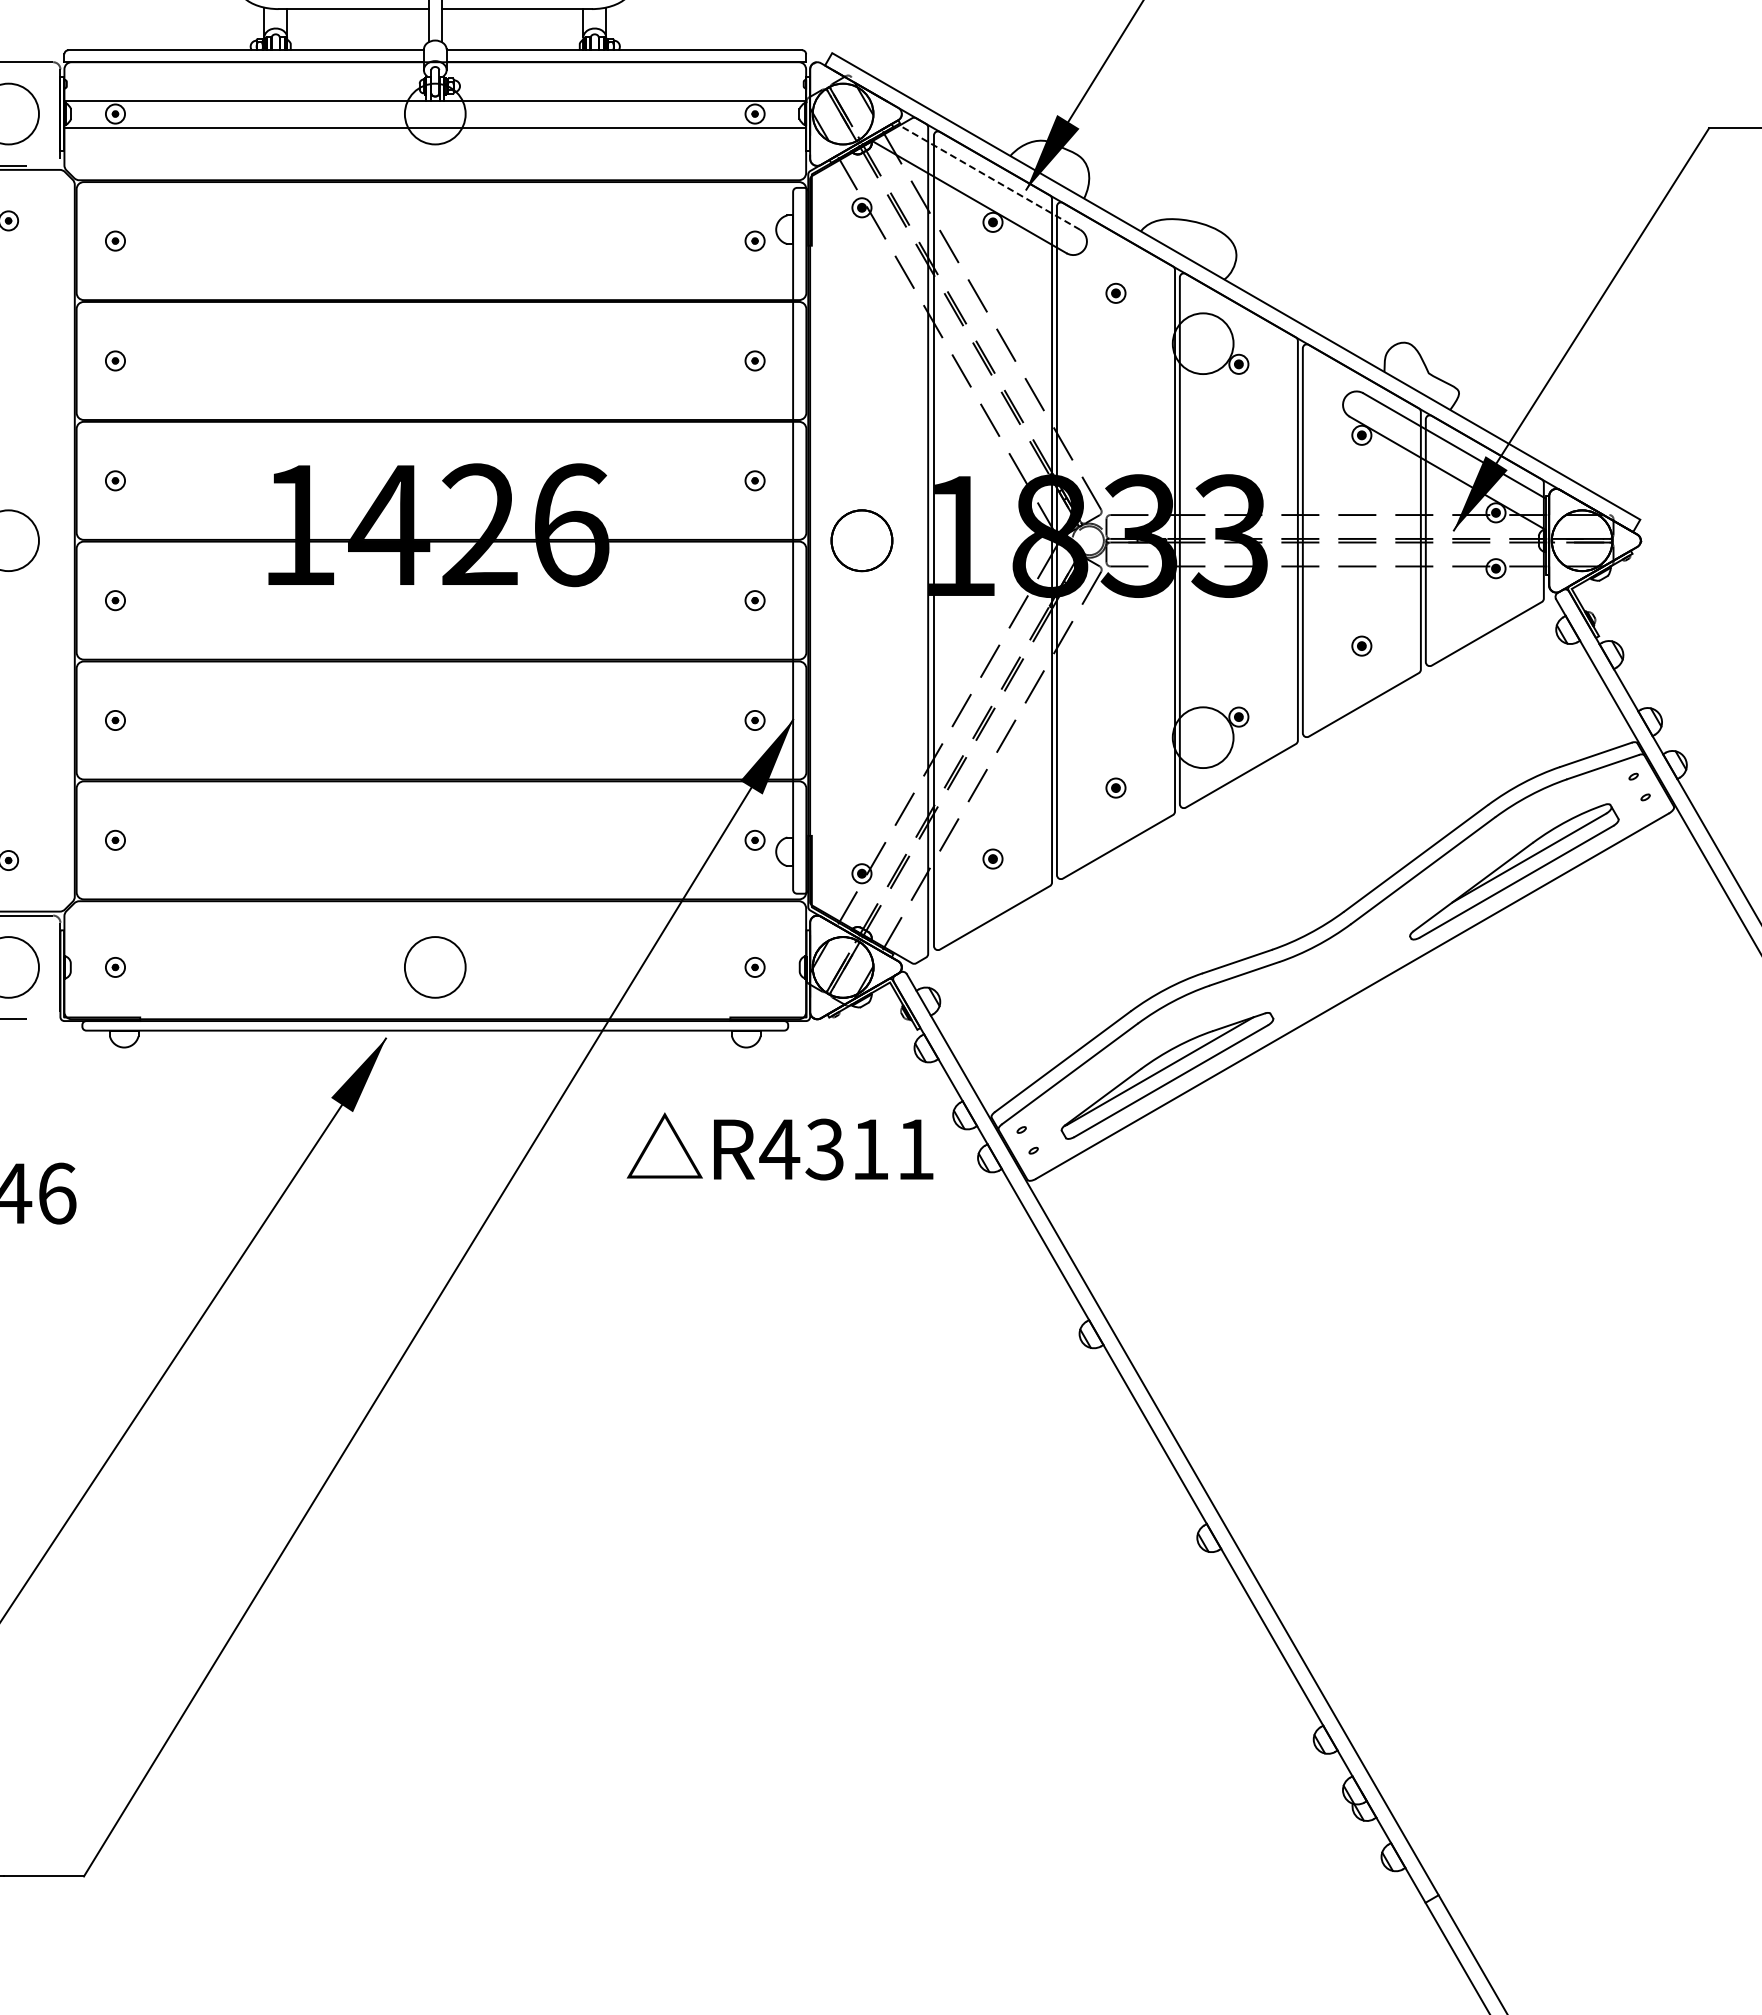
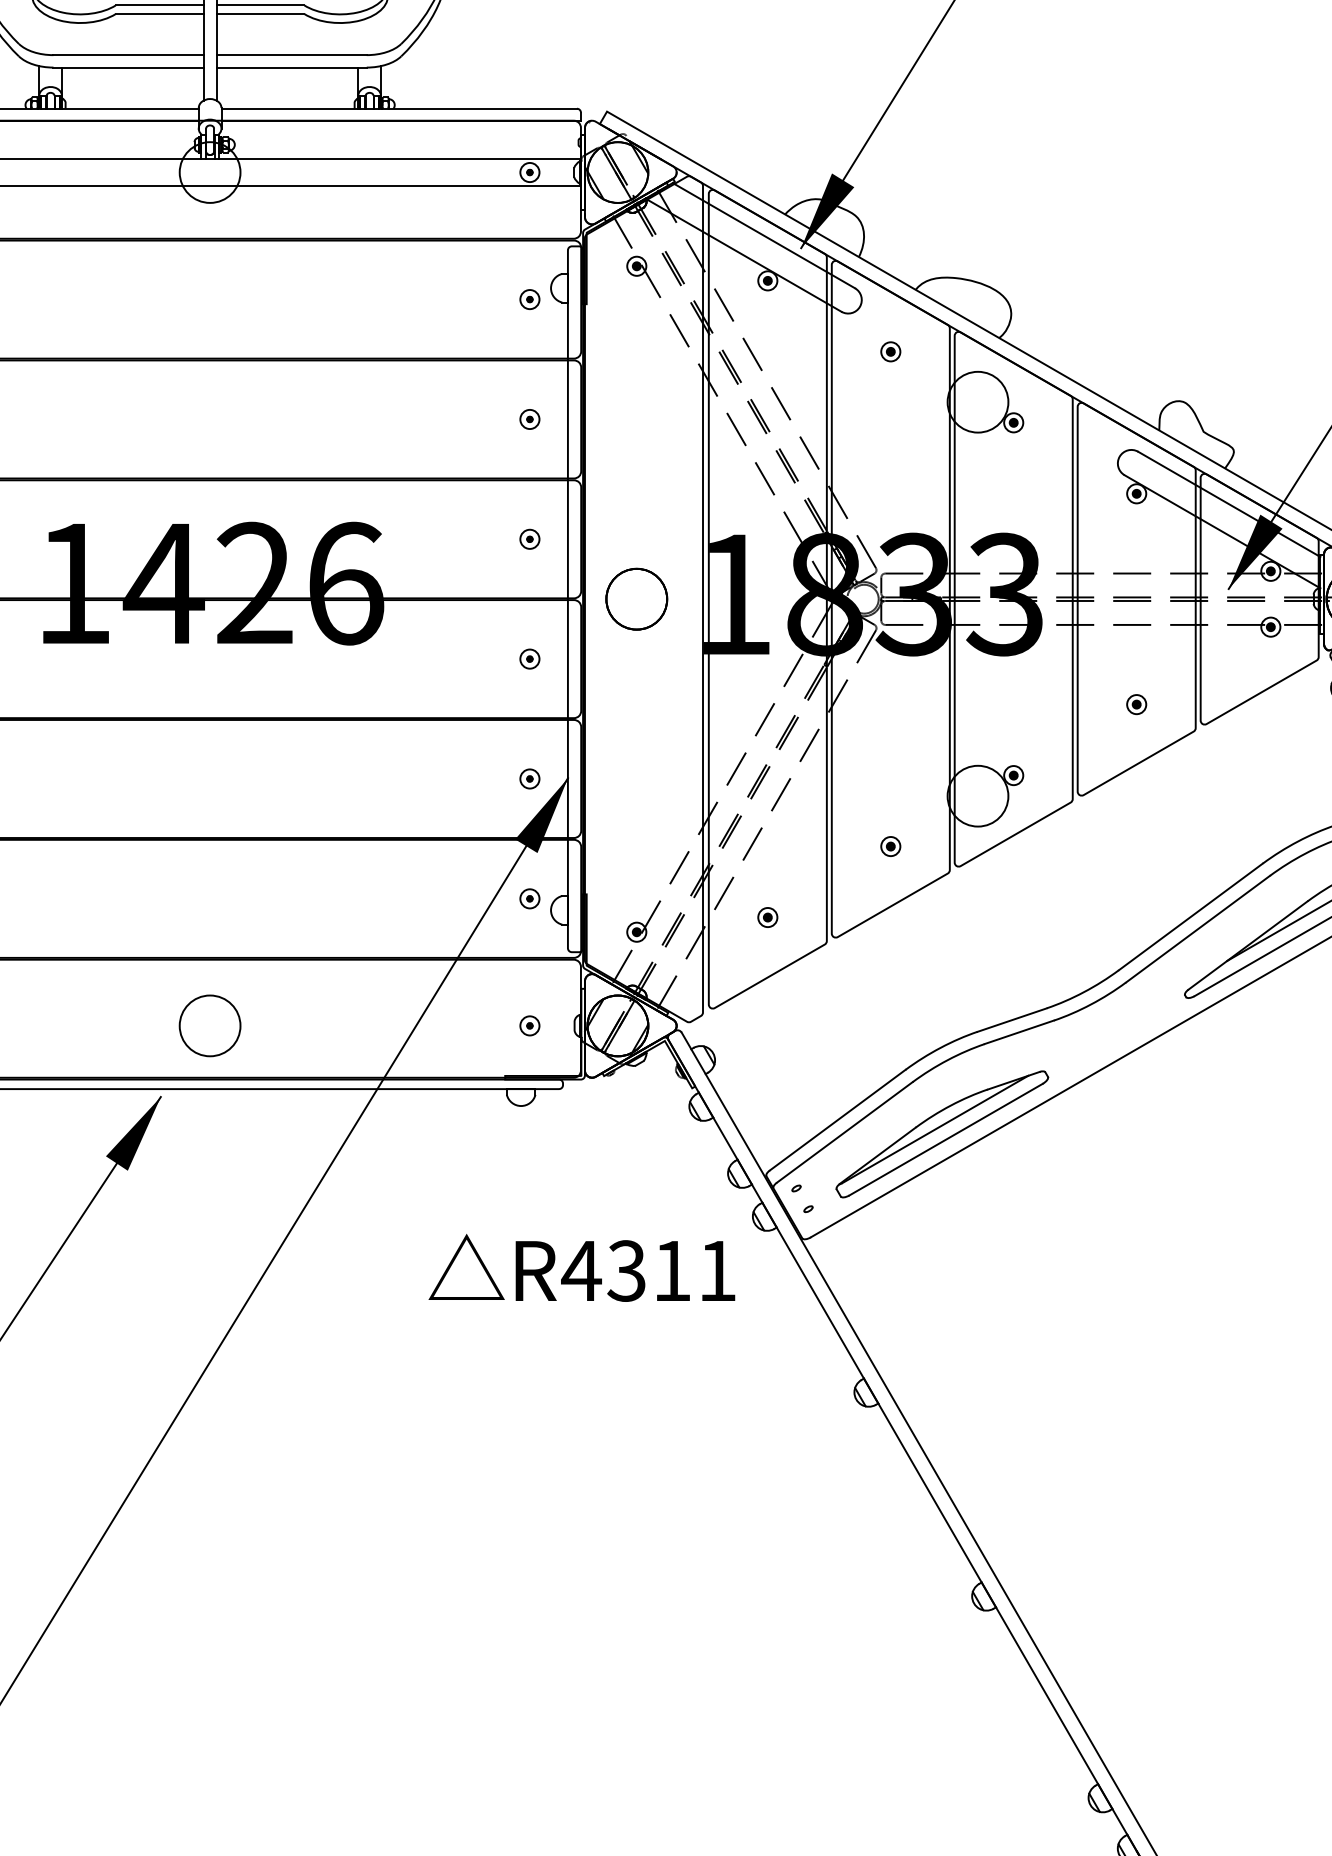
line: (988, 176) -> (763, 234), dashed -> solid
text: (779, 1146) -> (581, 1267), moved

